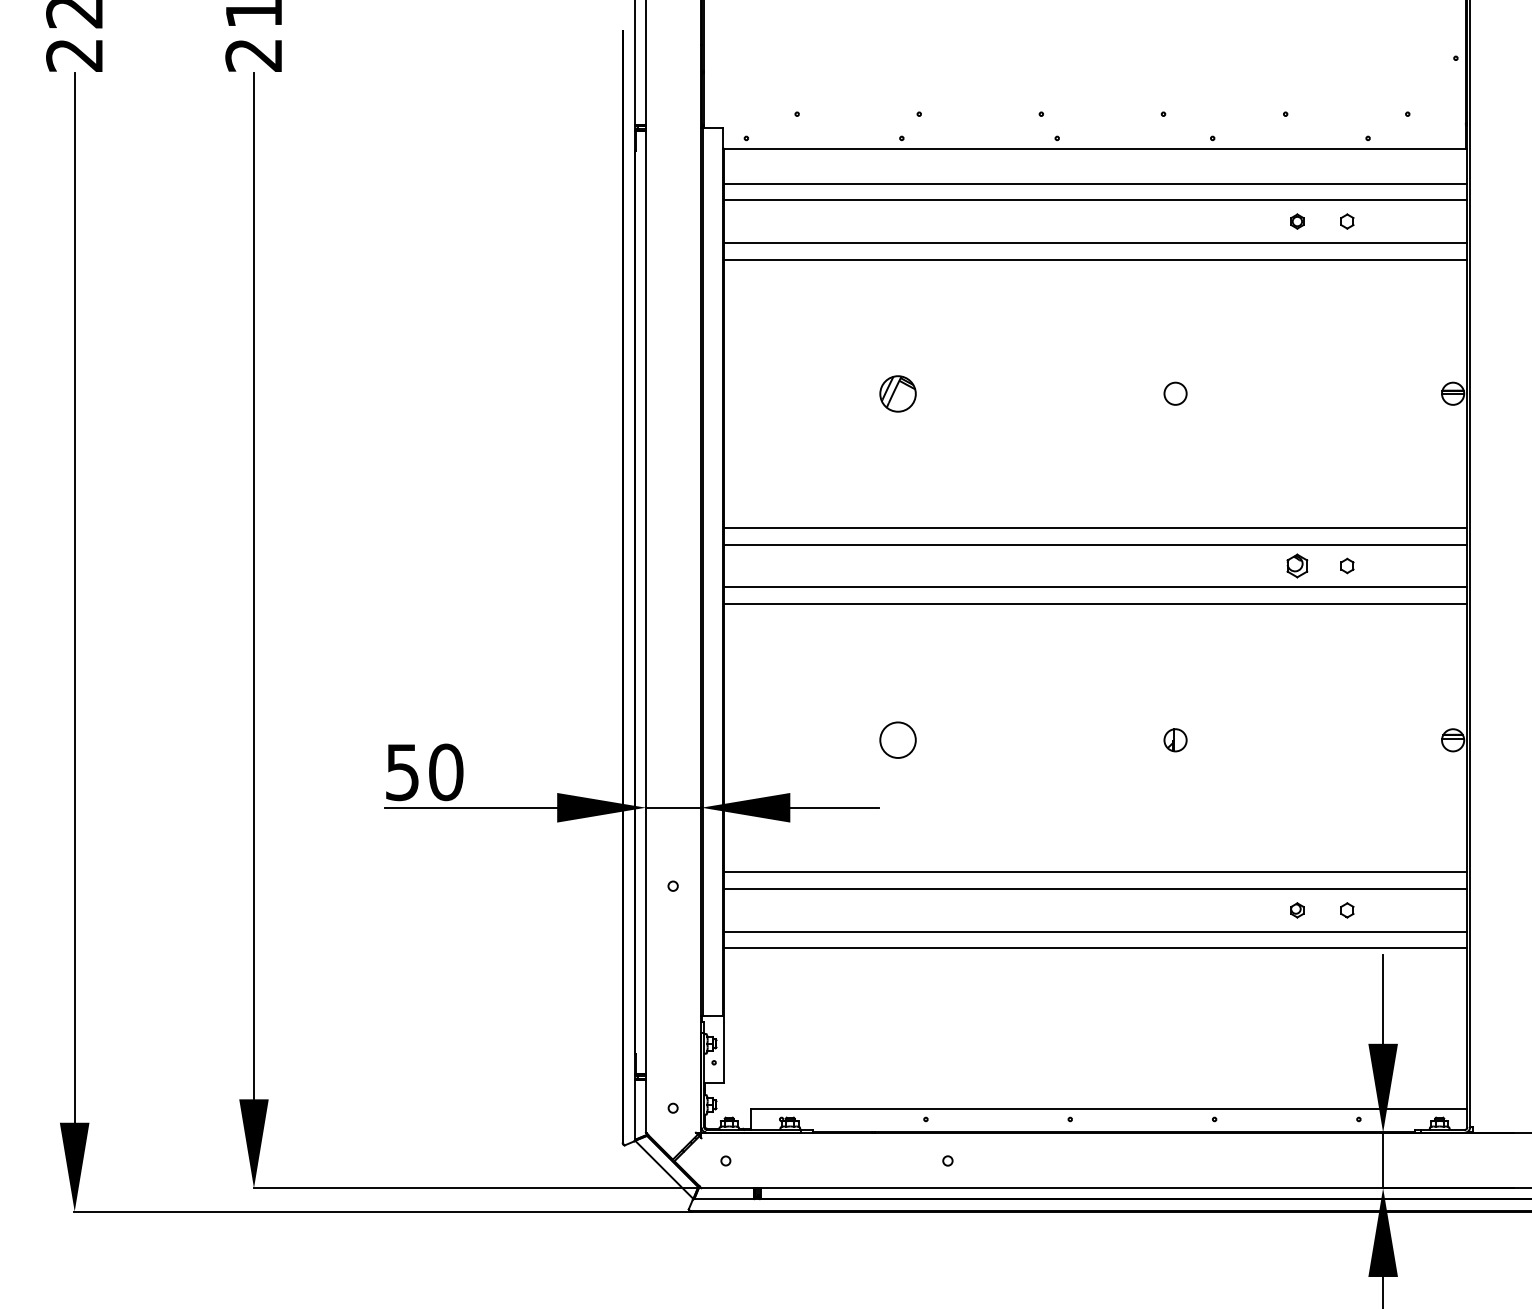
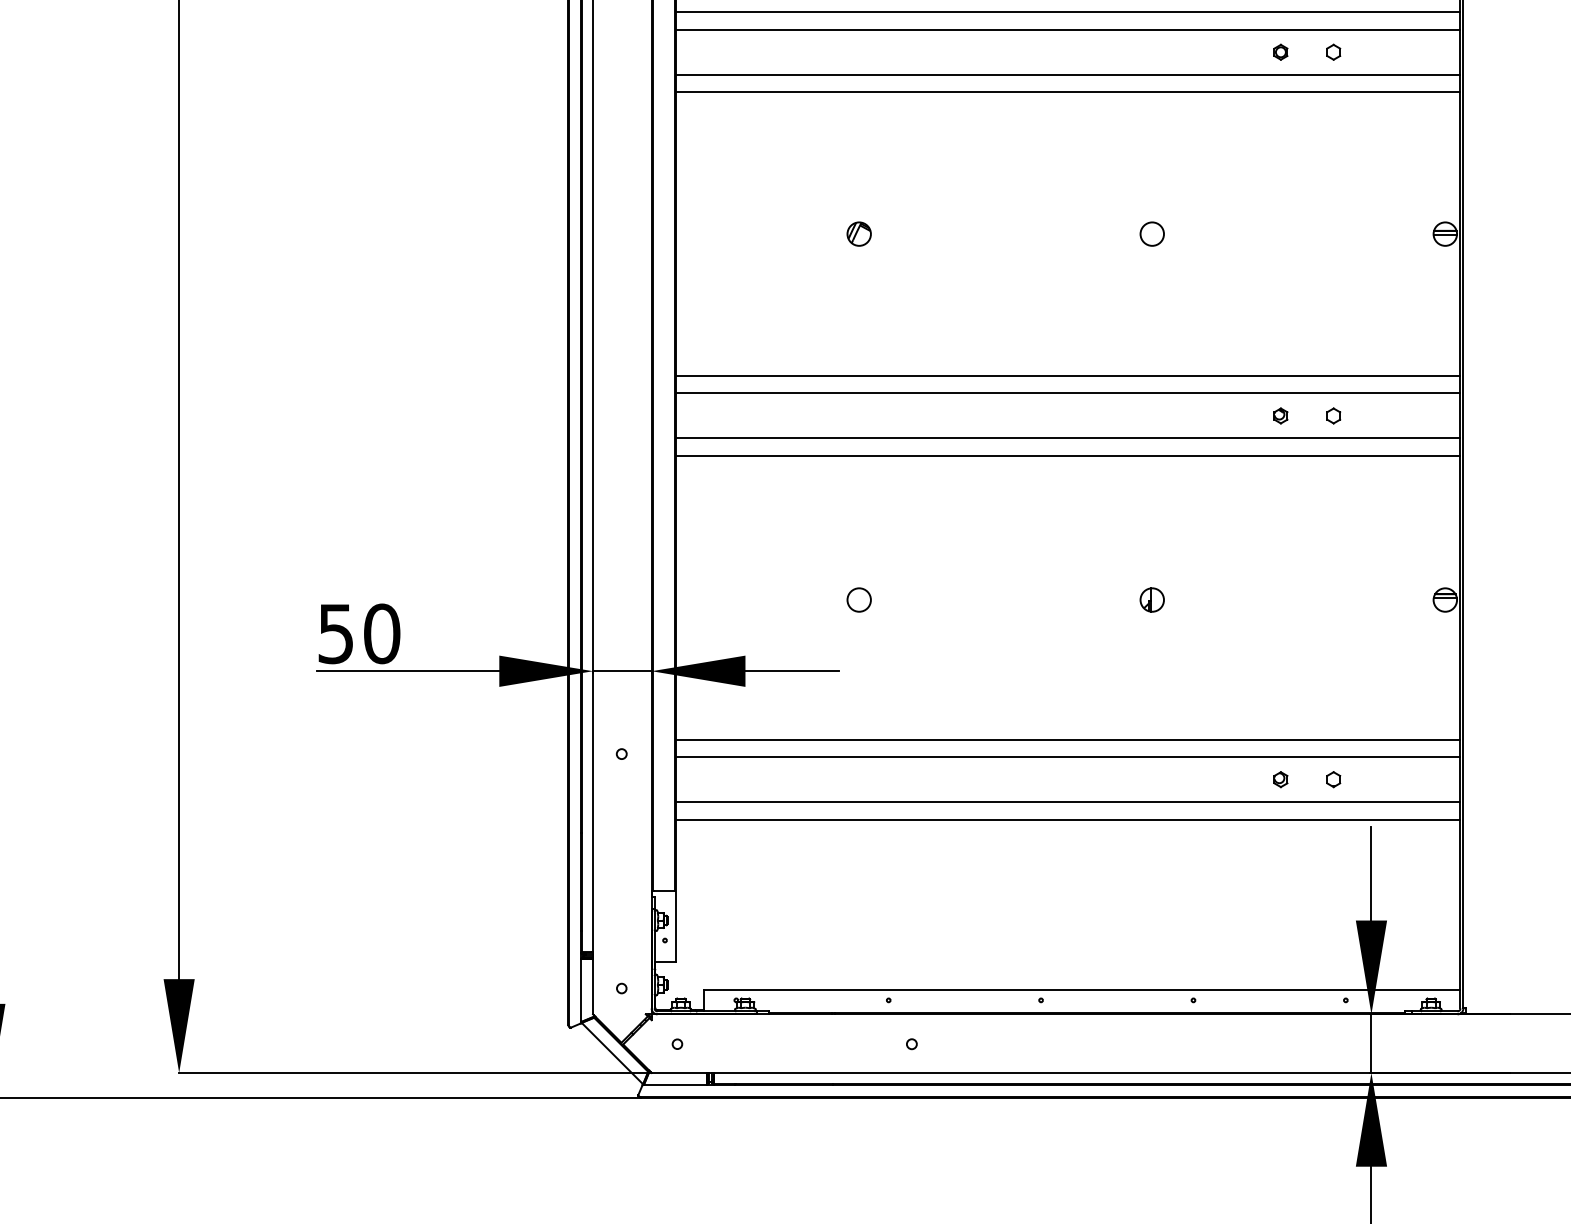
part: (897, 393) -> (858, 233), size x0.62
part: (1297, 565) -> (1281, 415), size x0.62
circle: (897, 740) -> (858, 600), size x0.62

